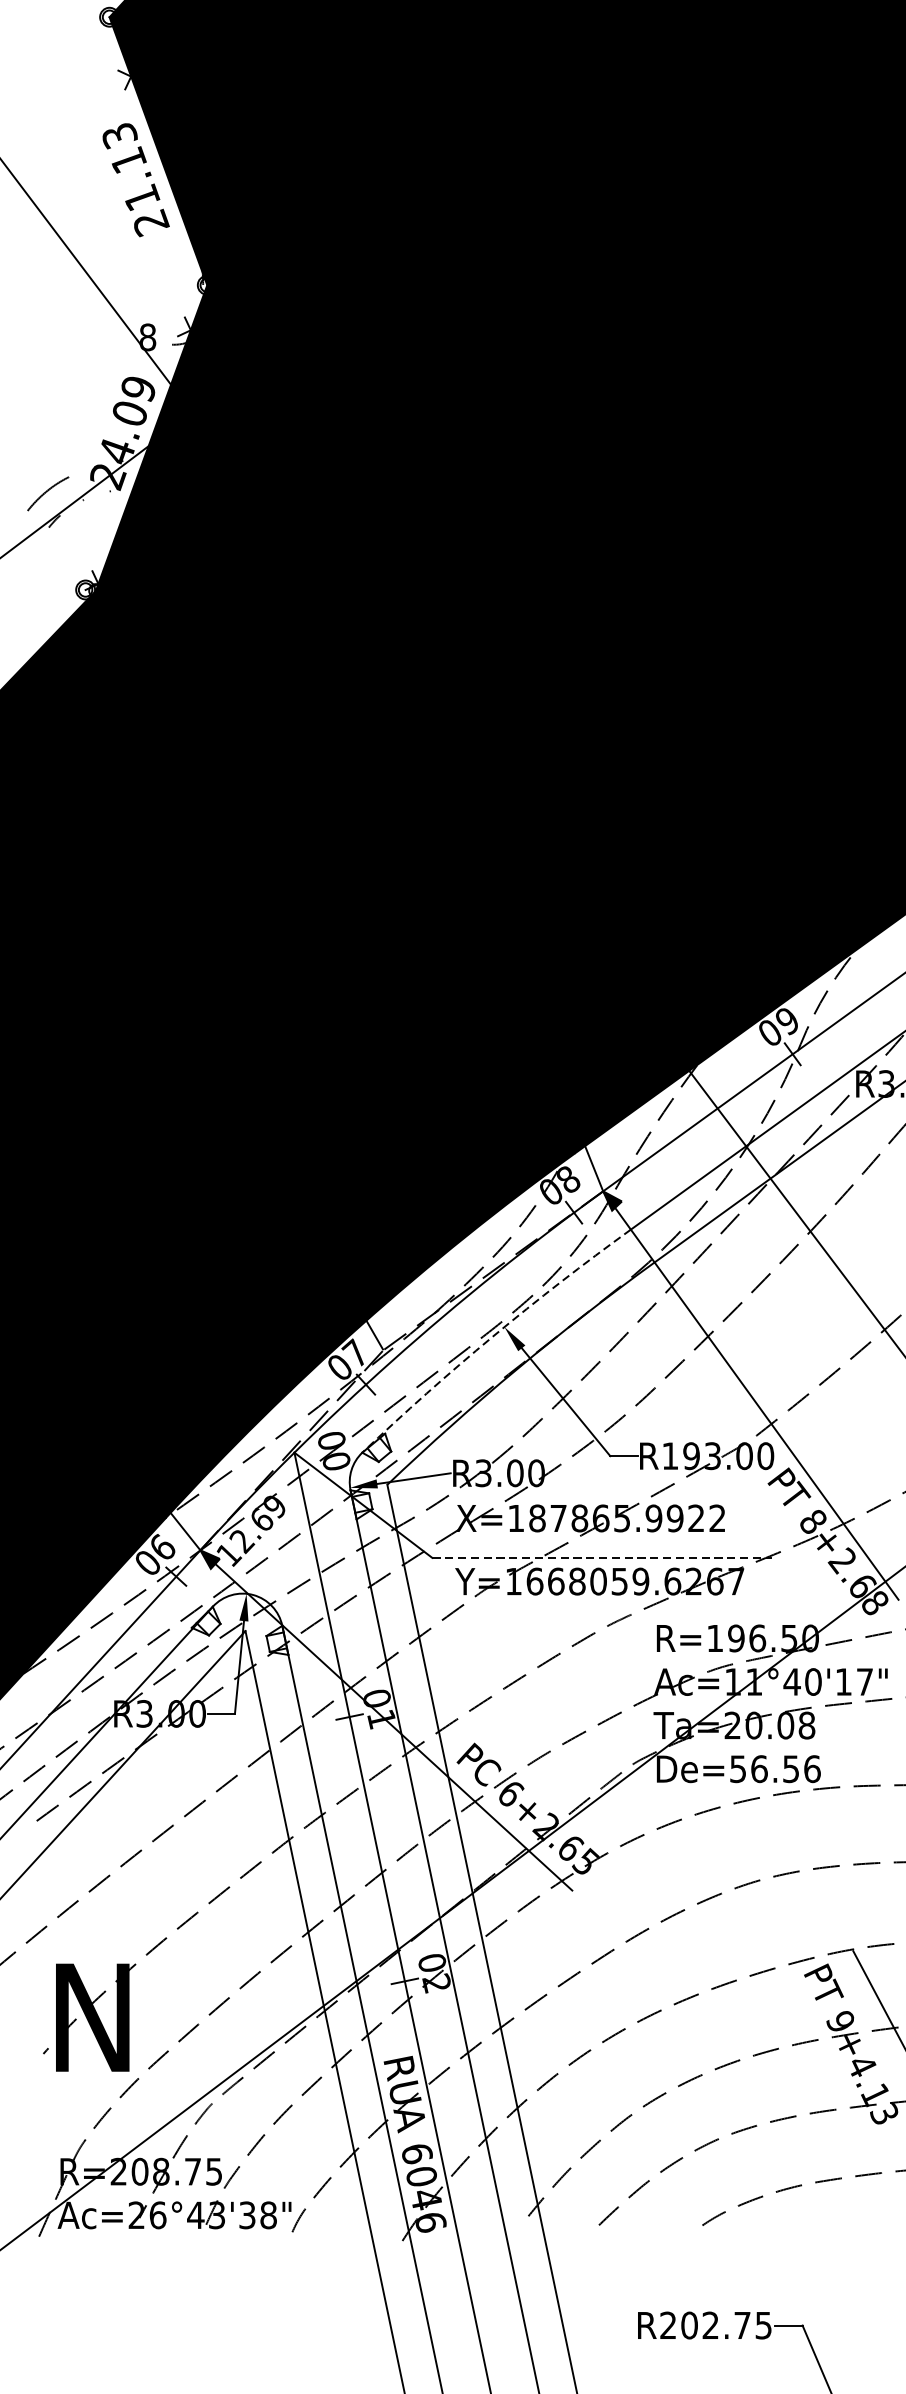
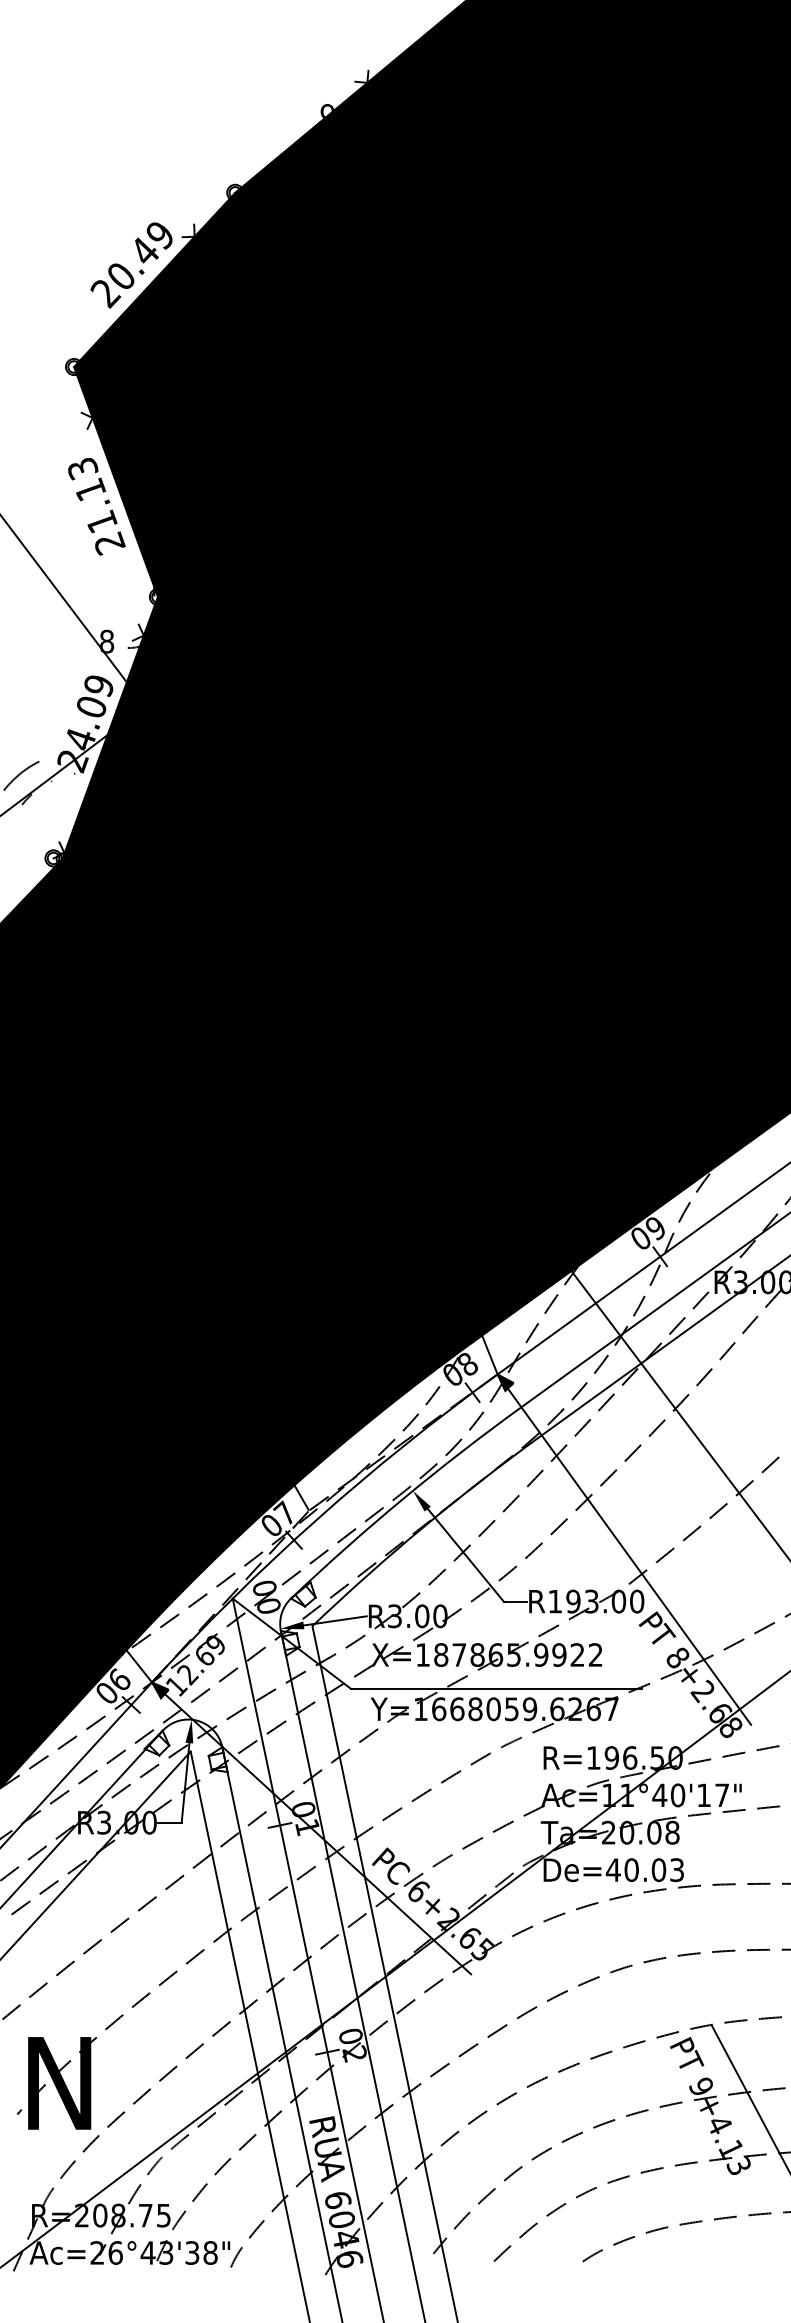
arc: (492, 1337) -> (402, 1499), dashed -> solid
line: (601, 1557) -> (496, 1688), dashed -> solid
text: (774, 1769) -> (644, 1870), De=56.56 -> De=40.03

